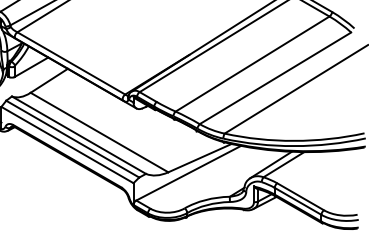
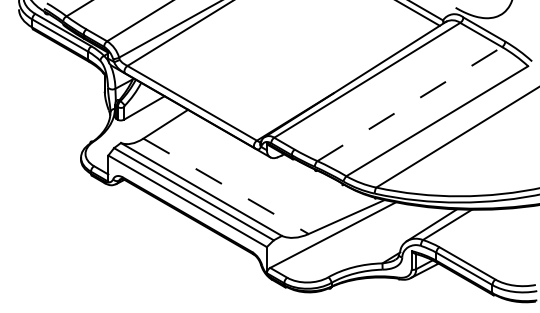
line: (252, 64) -> (409, 104), solid -> dashed
line: (99, 132) -> (226, 186), solid -> dashed

